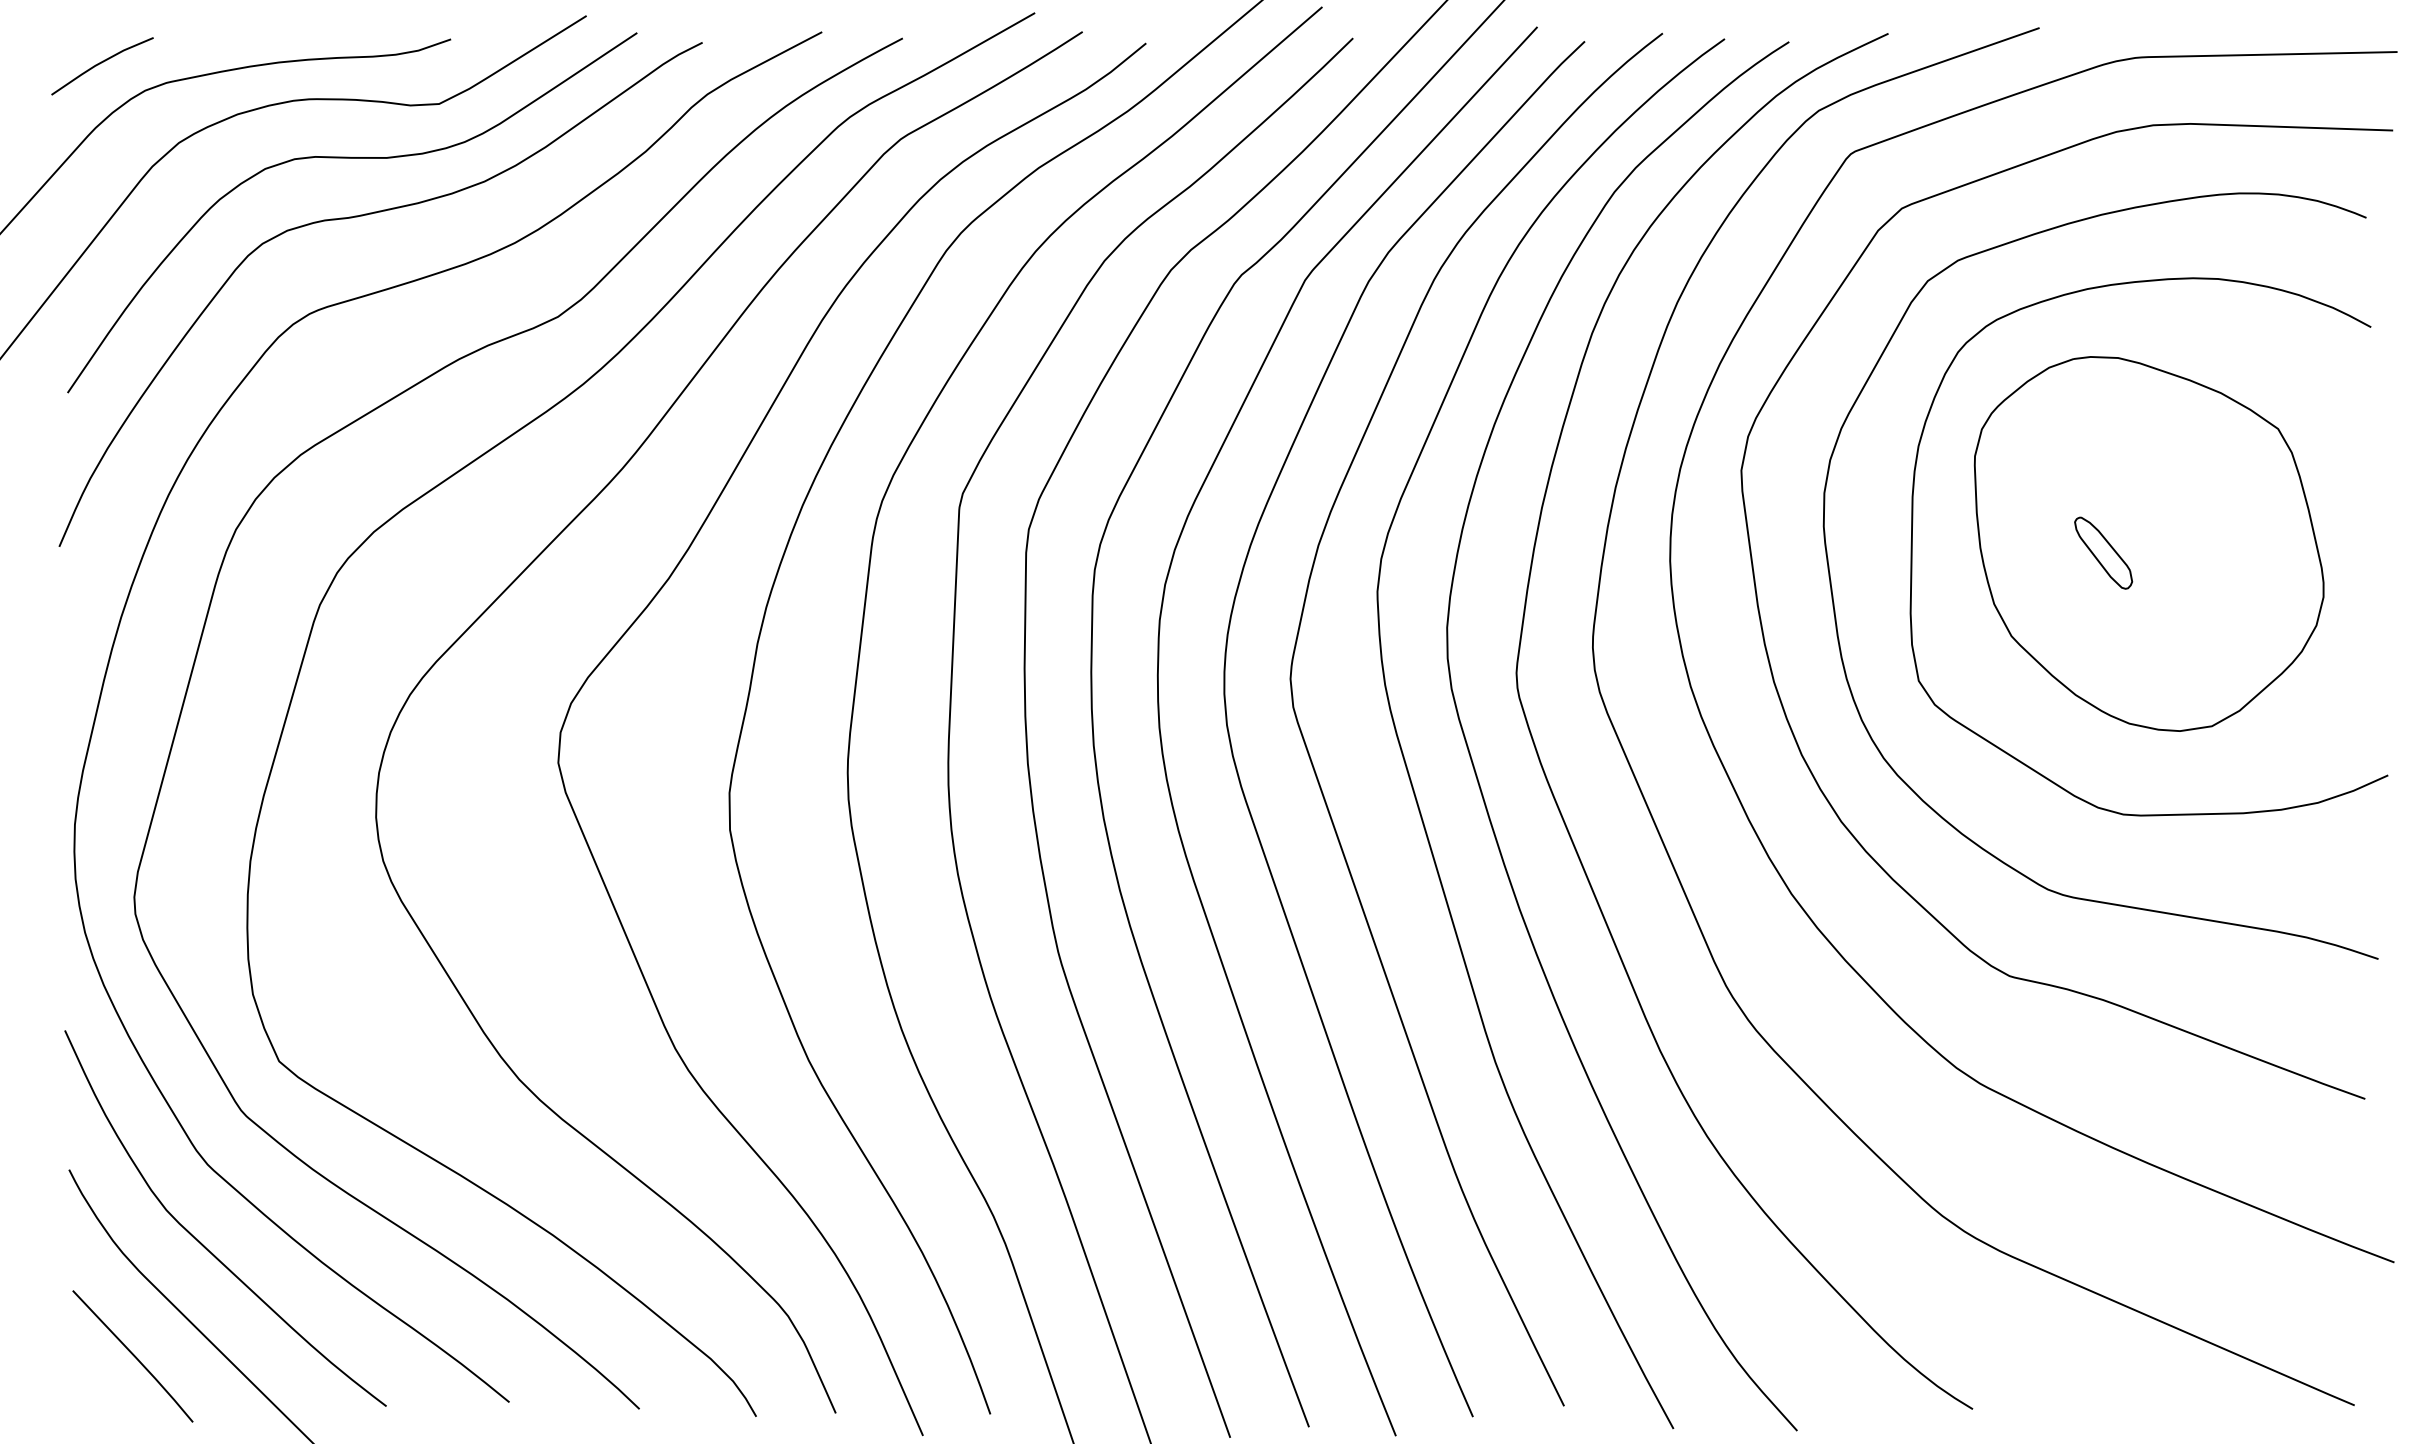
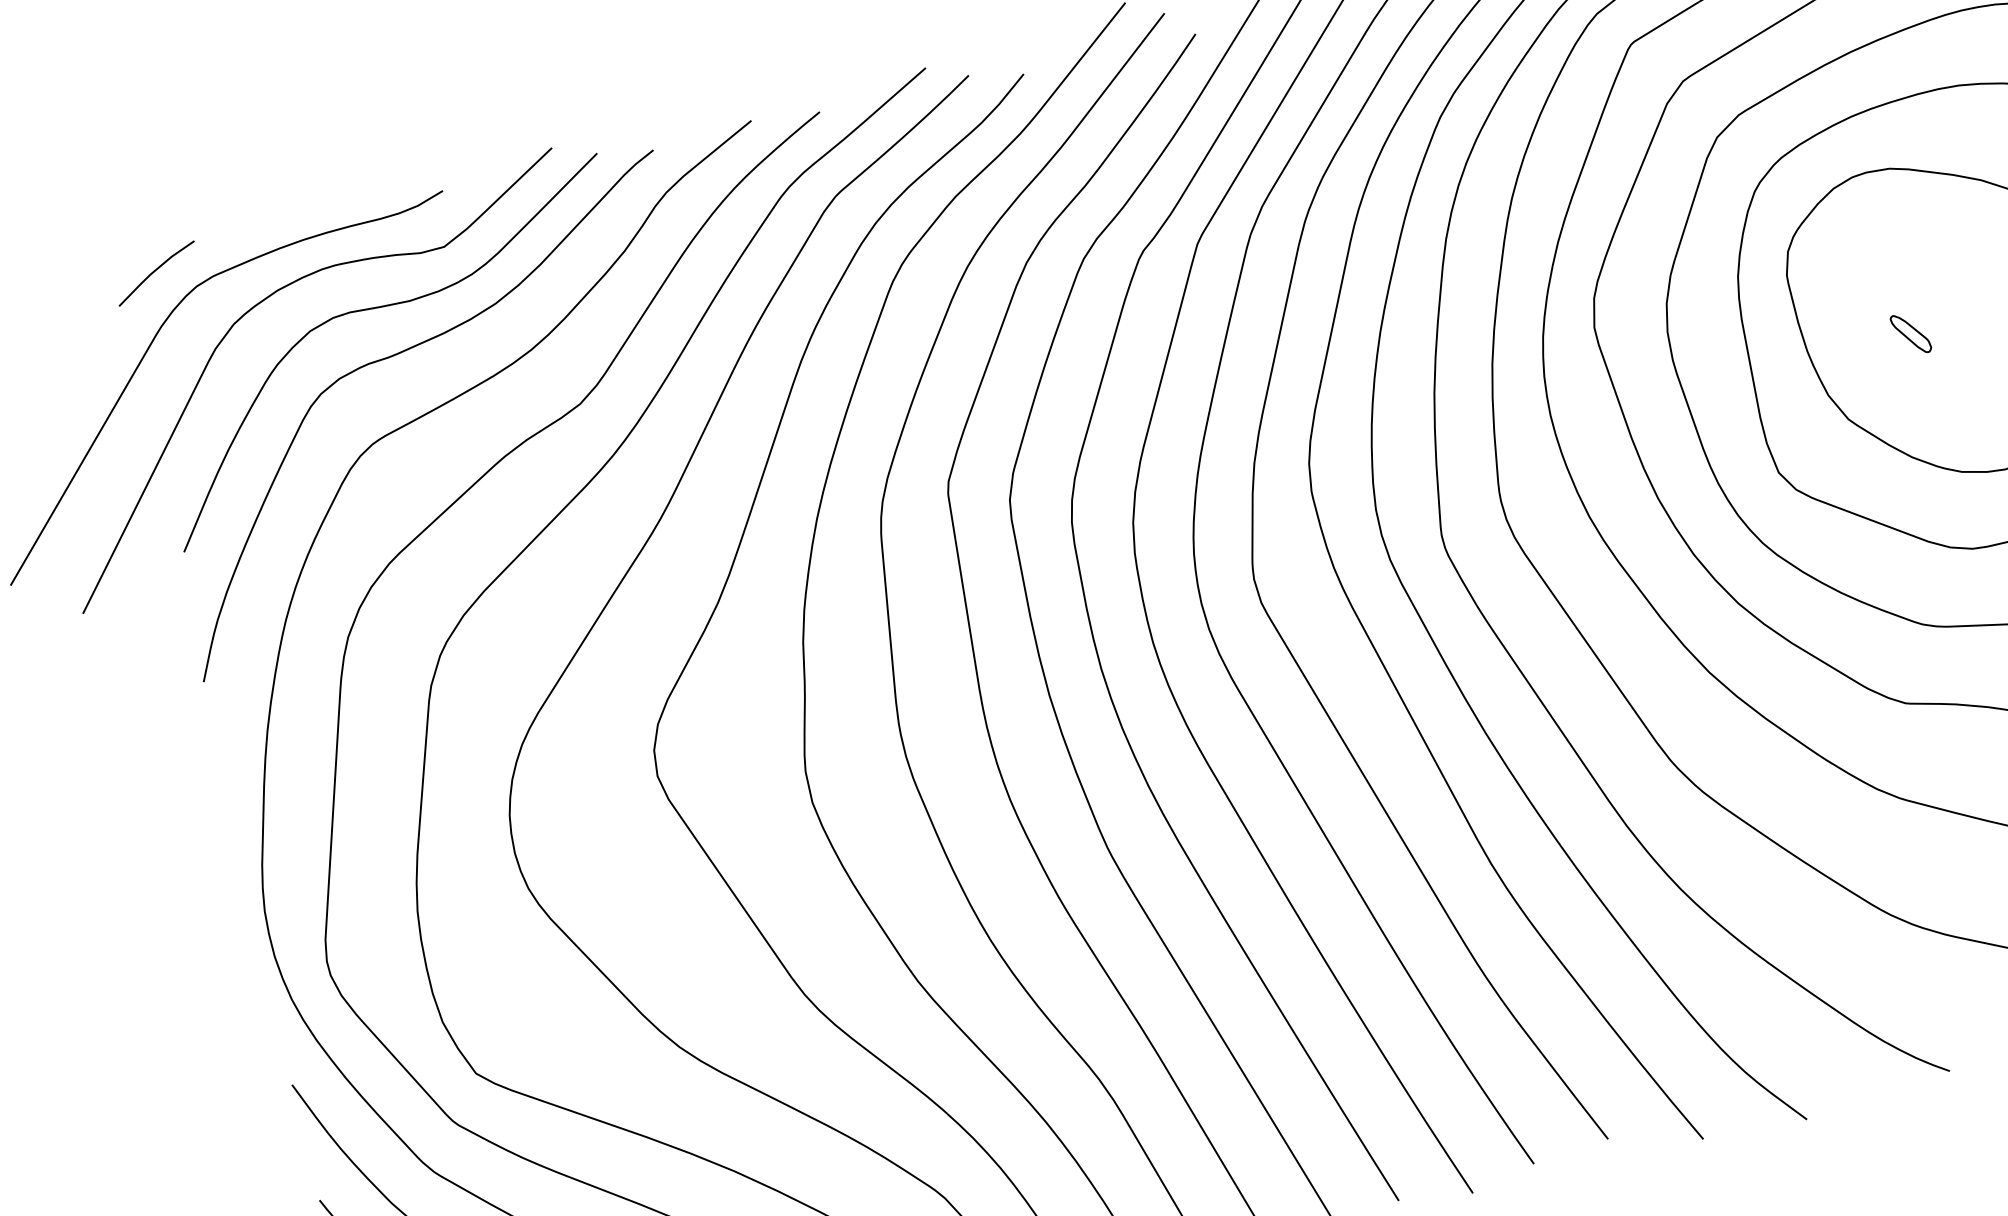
part: (2103, 552) -> (1910, 333), size x0.7

